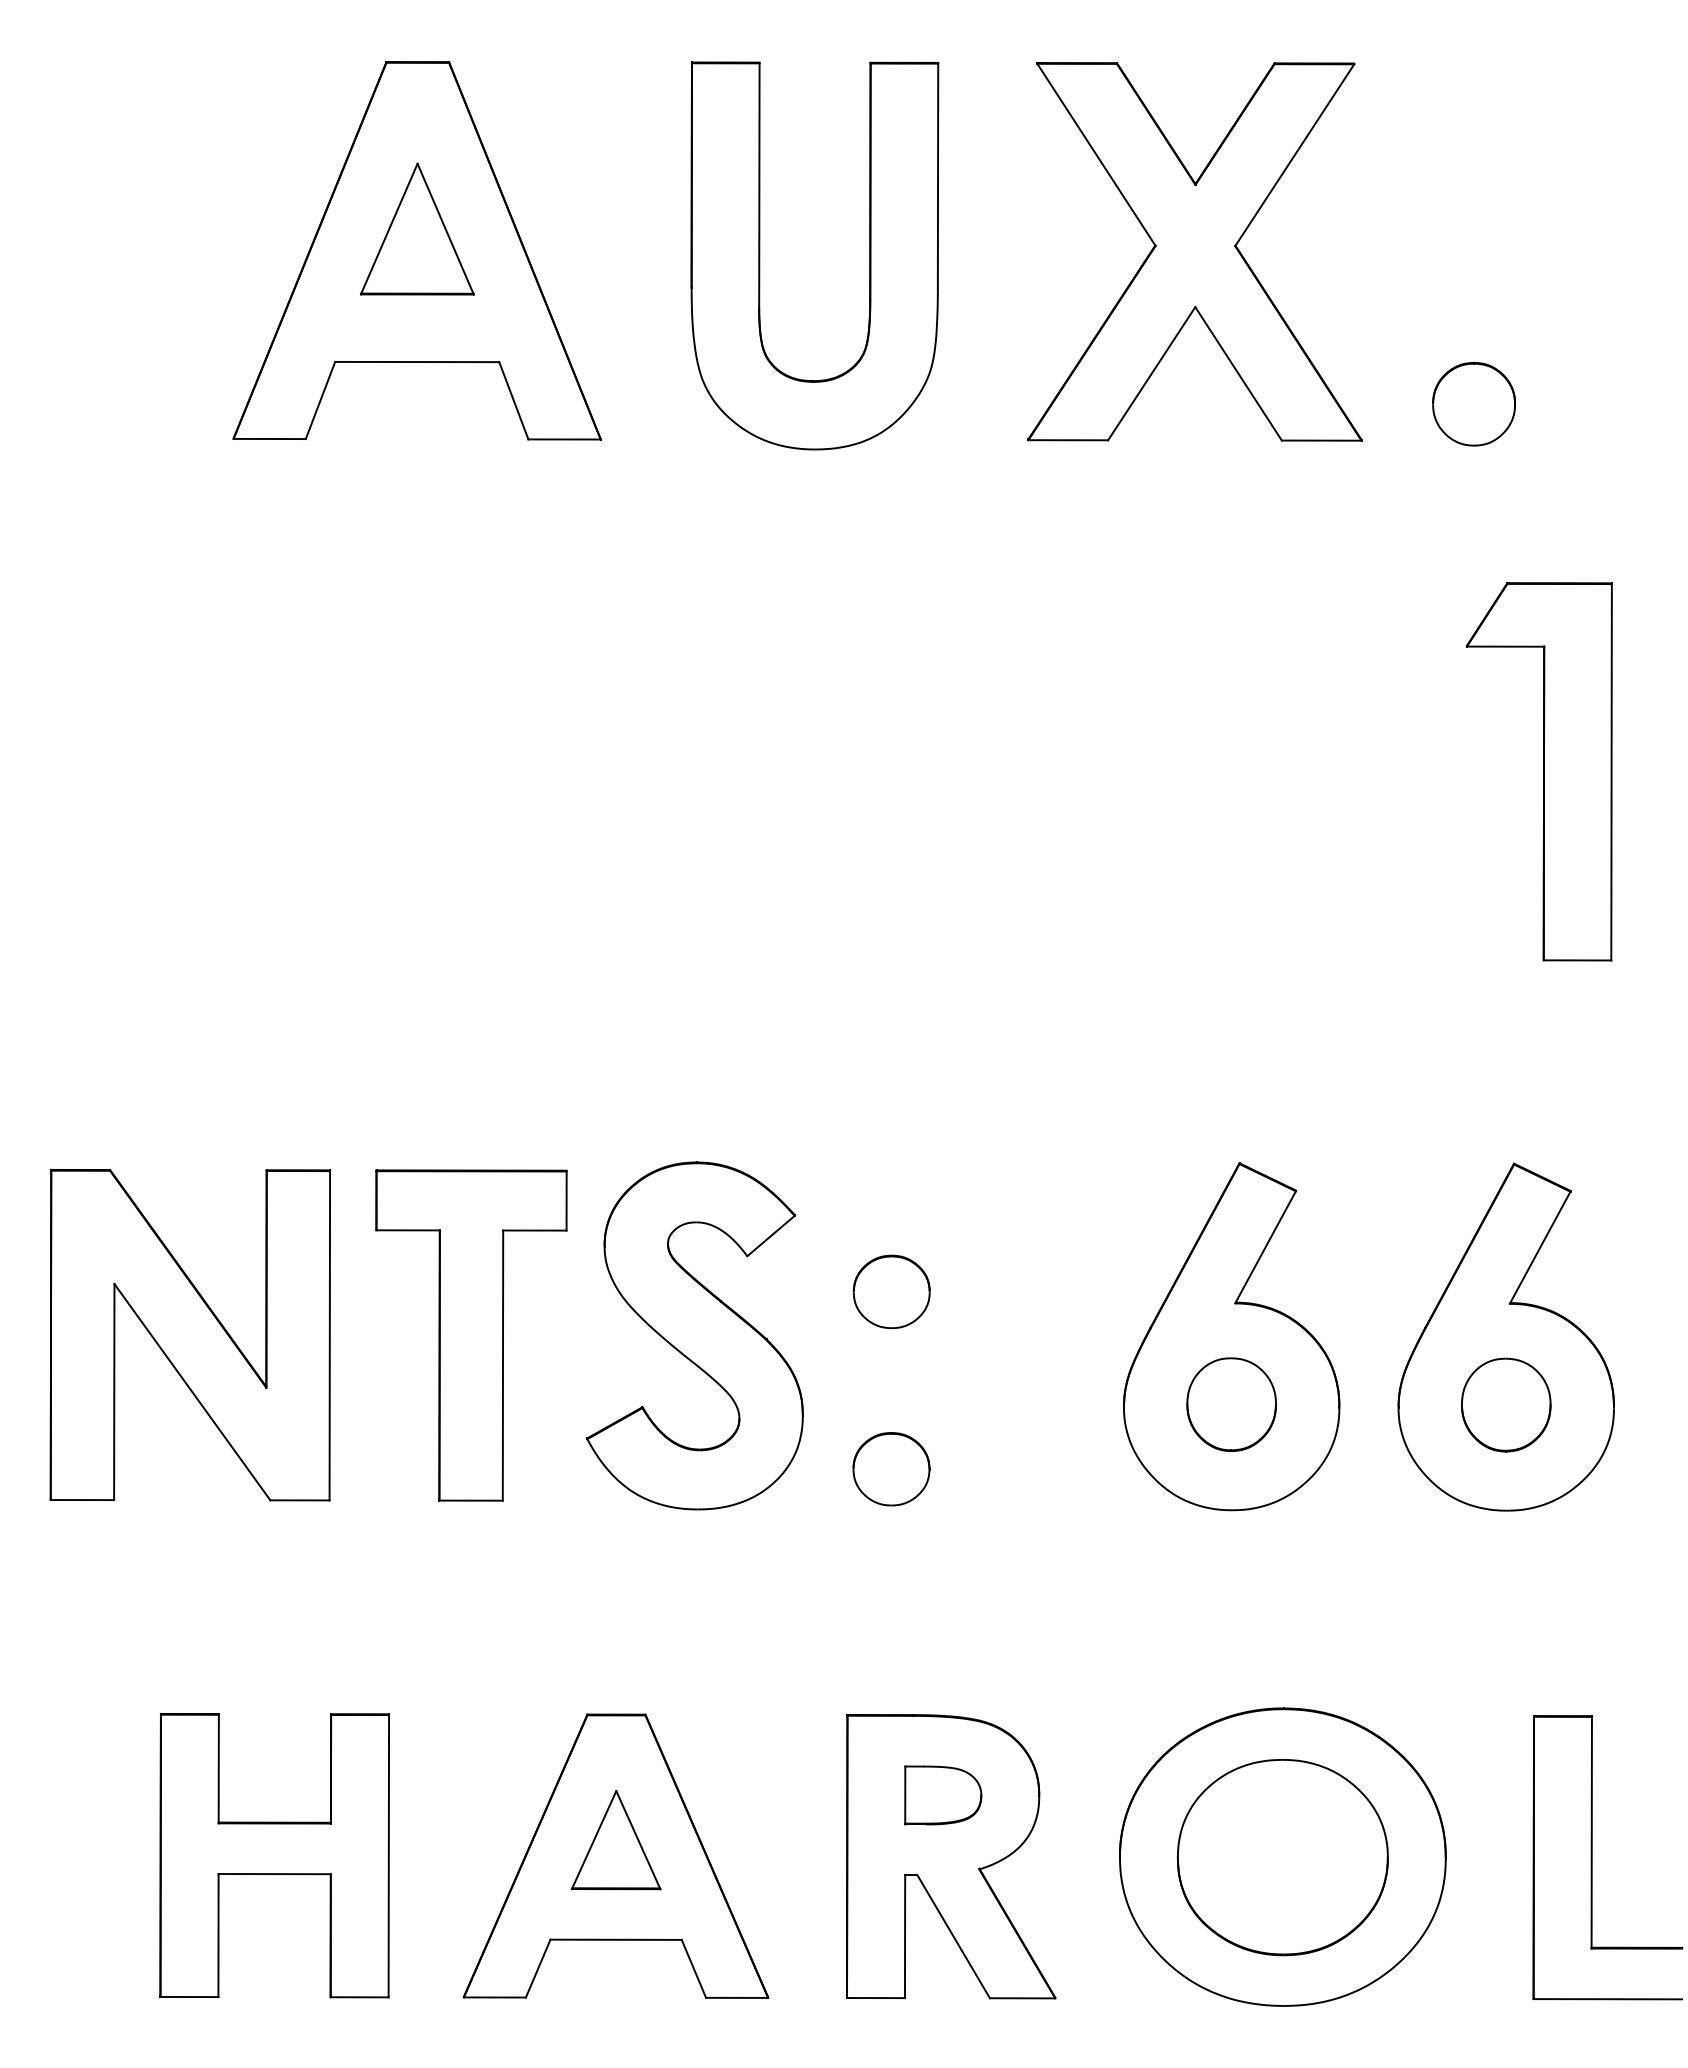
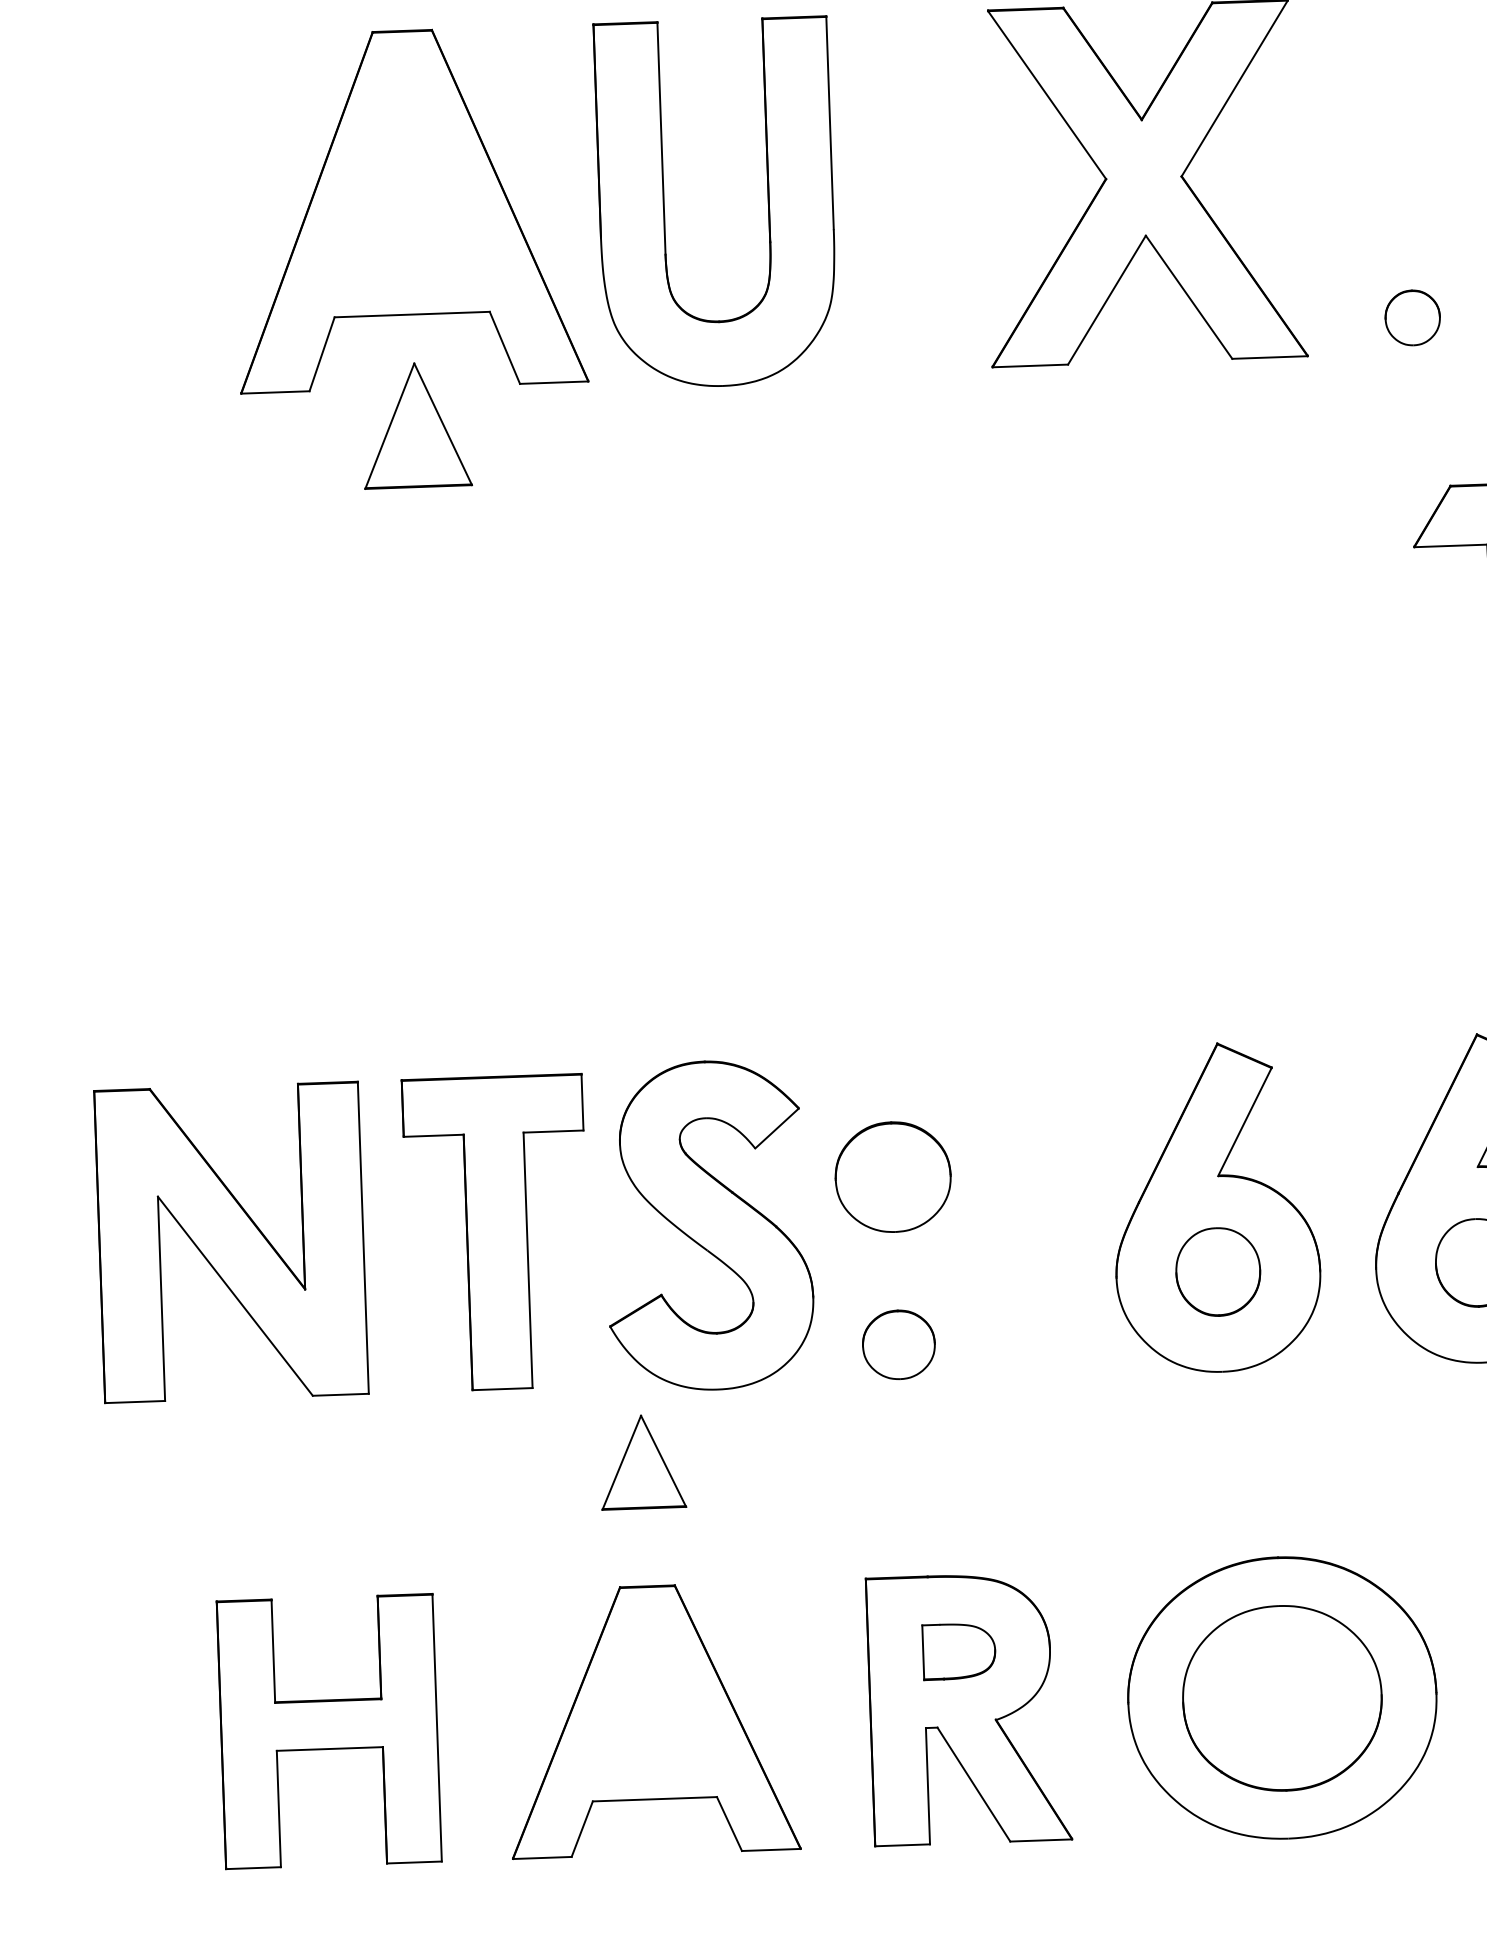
part: (416, 228) -> (415, 424), moved
part: (760, 255) -> (664, 204), moved
part: (1473, 404) -> (1412, 318), size x0.7
part: (891, 1291) -> (892, 1176), size x1.6
part: (615, 1840) -> (641, 1462), moved

